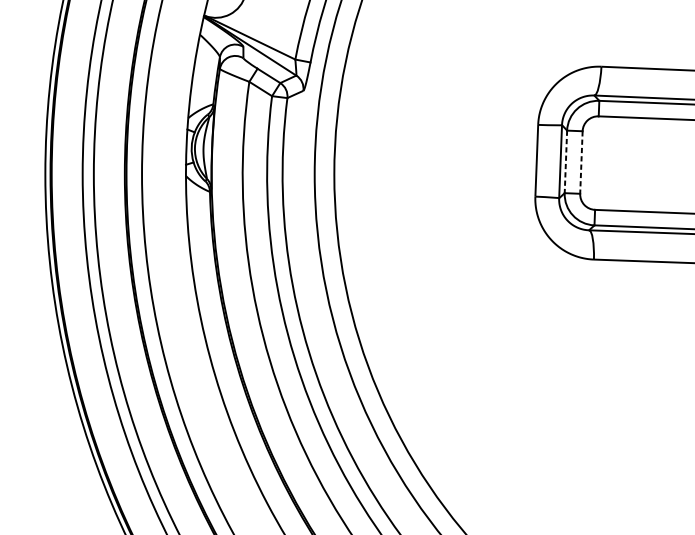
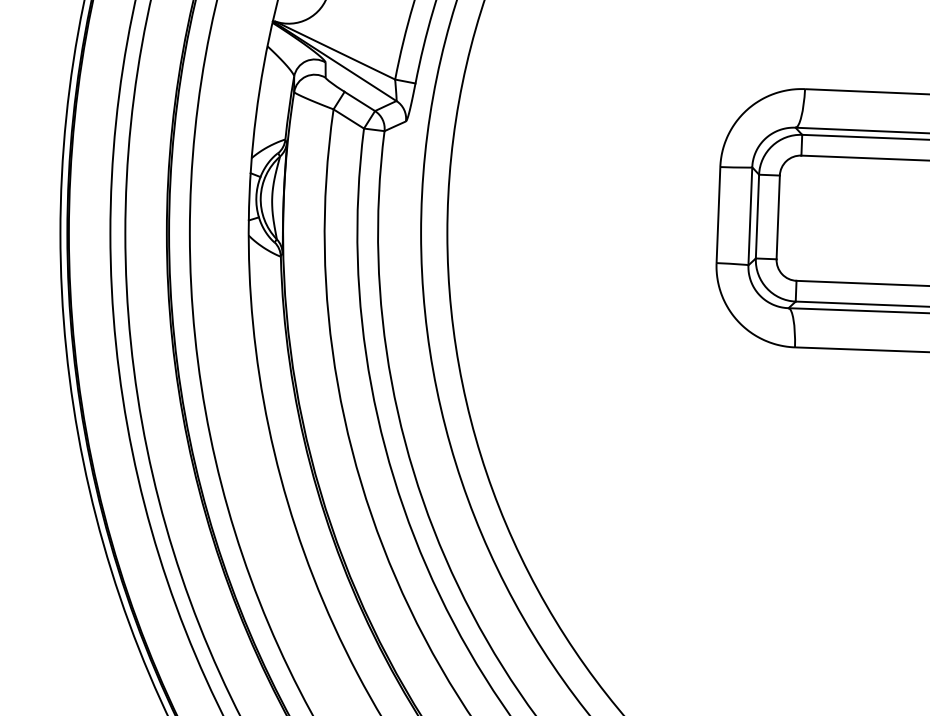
line: (565, 161) -> (757, 216), dashed -> solid
line: (581, 162) -> (778, 217), dashed -> solid

